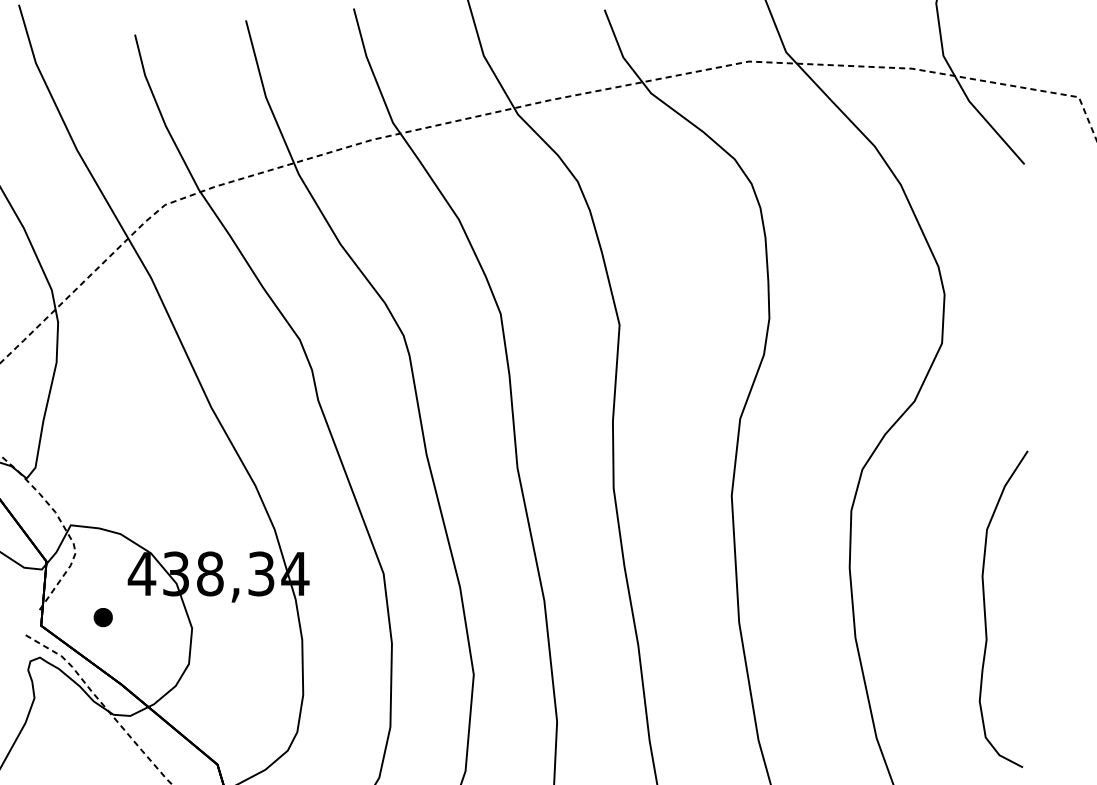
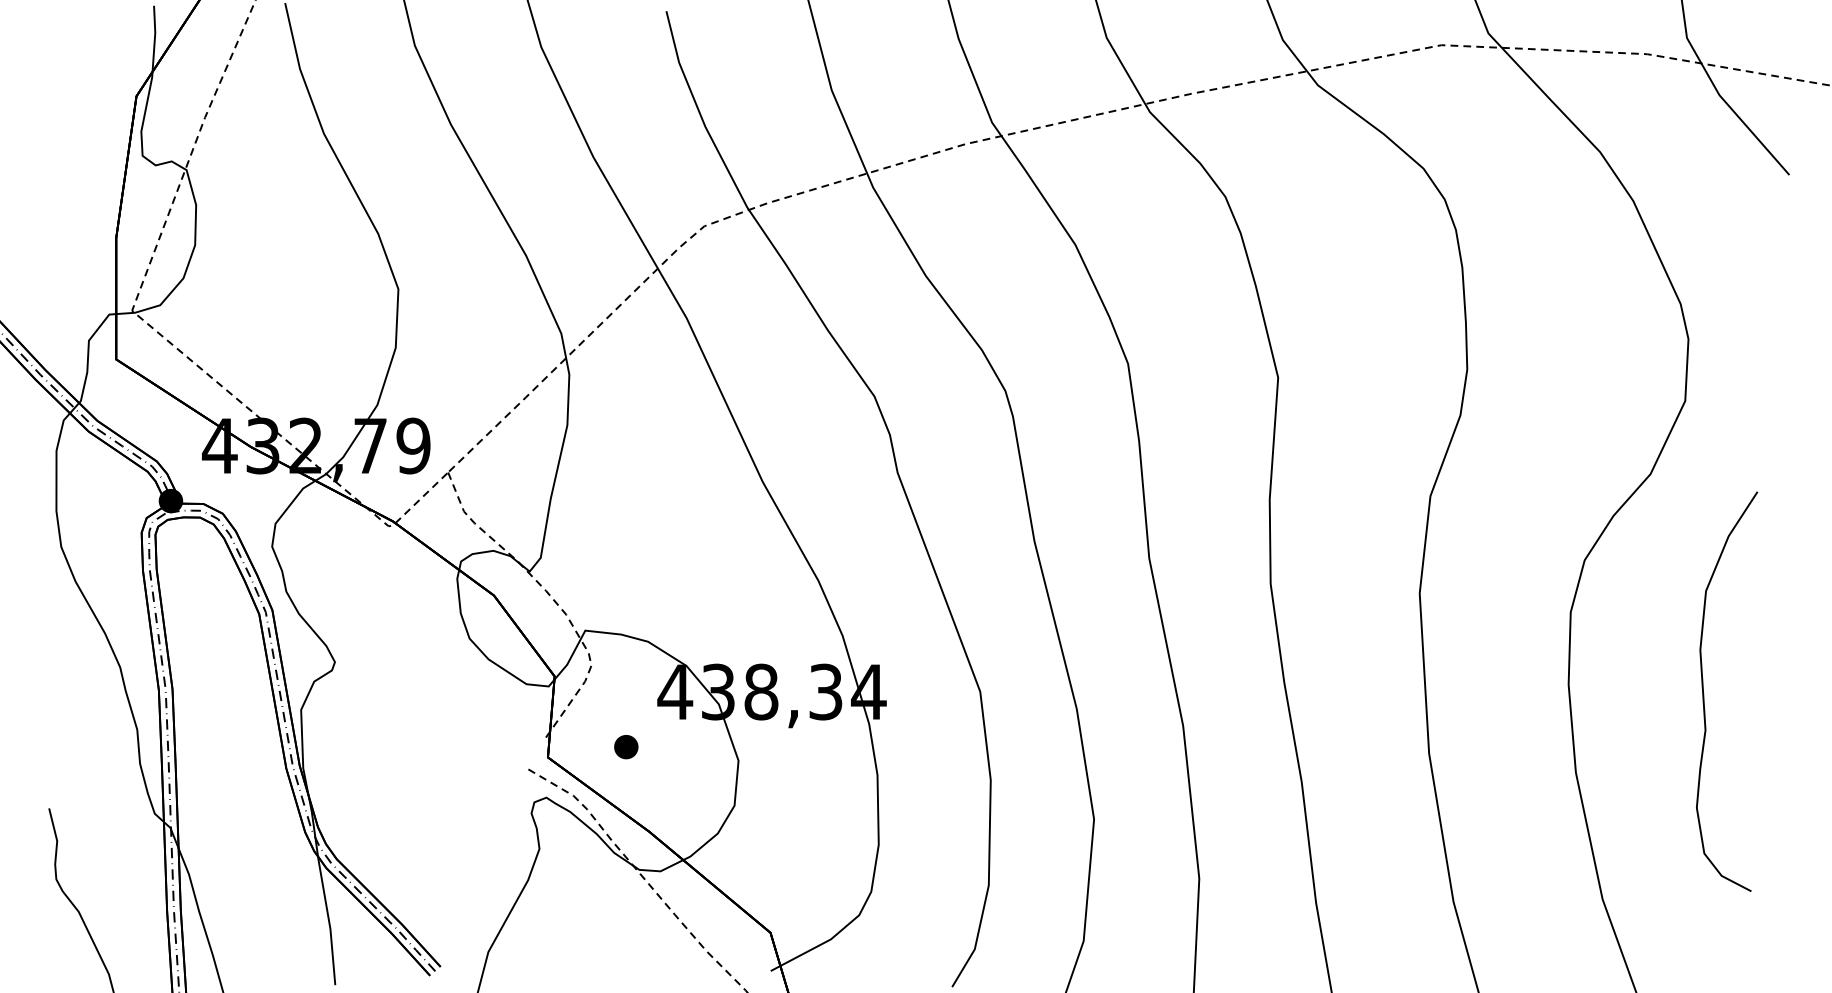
curve: (985, 611) -> (1704, 694), moved

